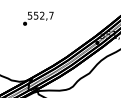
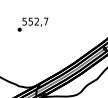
text: (38, 18) -> (33, 24), moved

